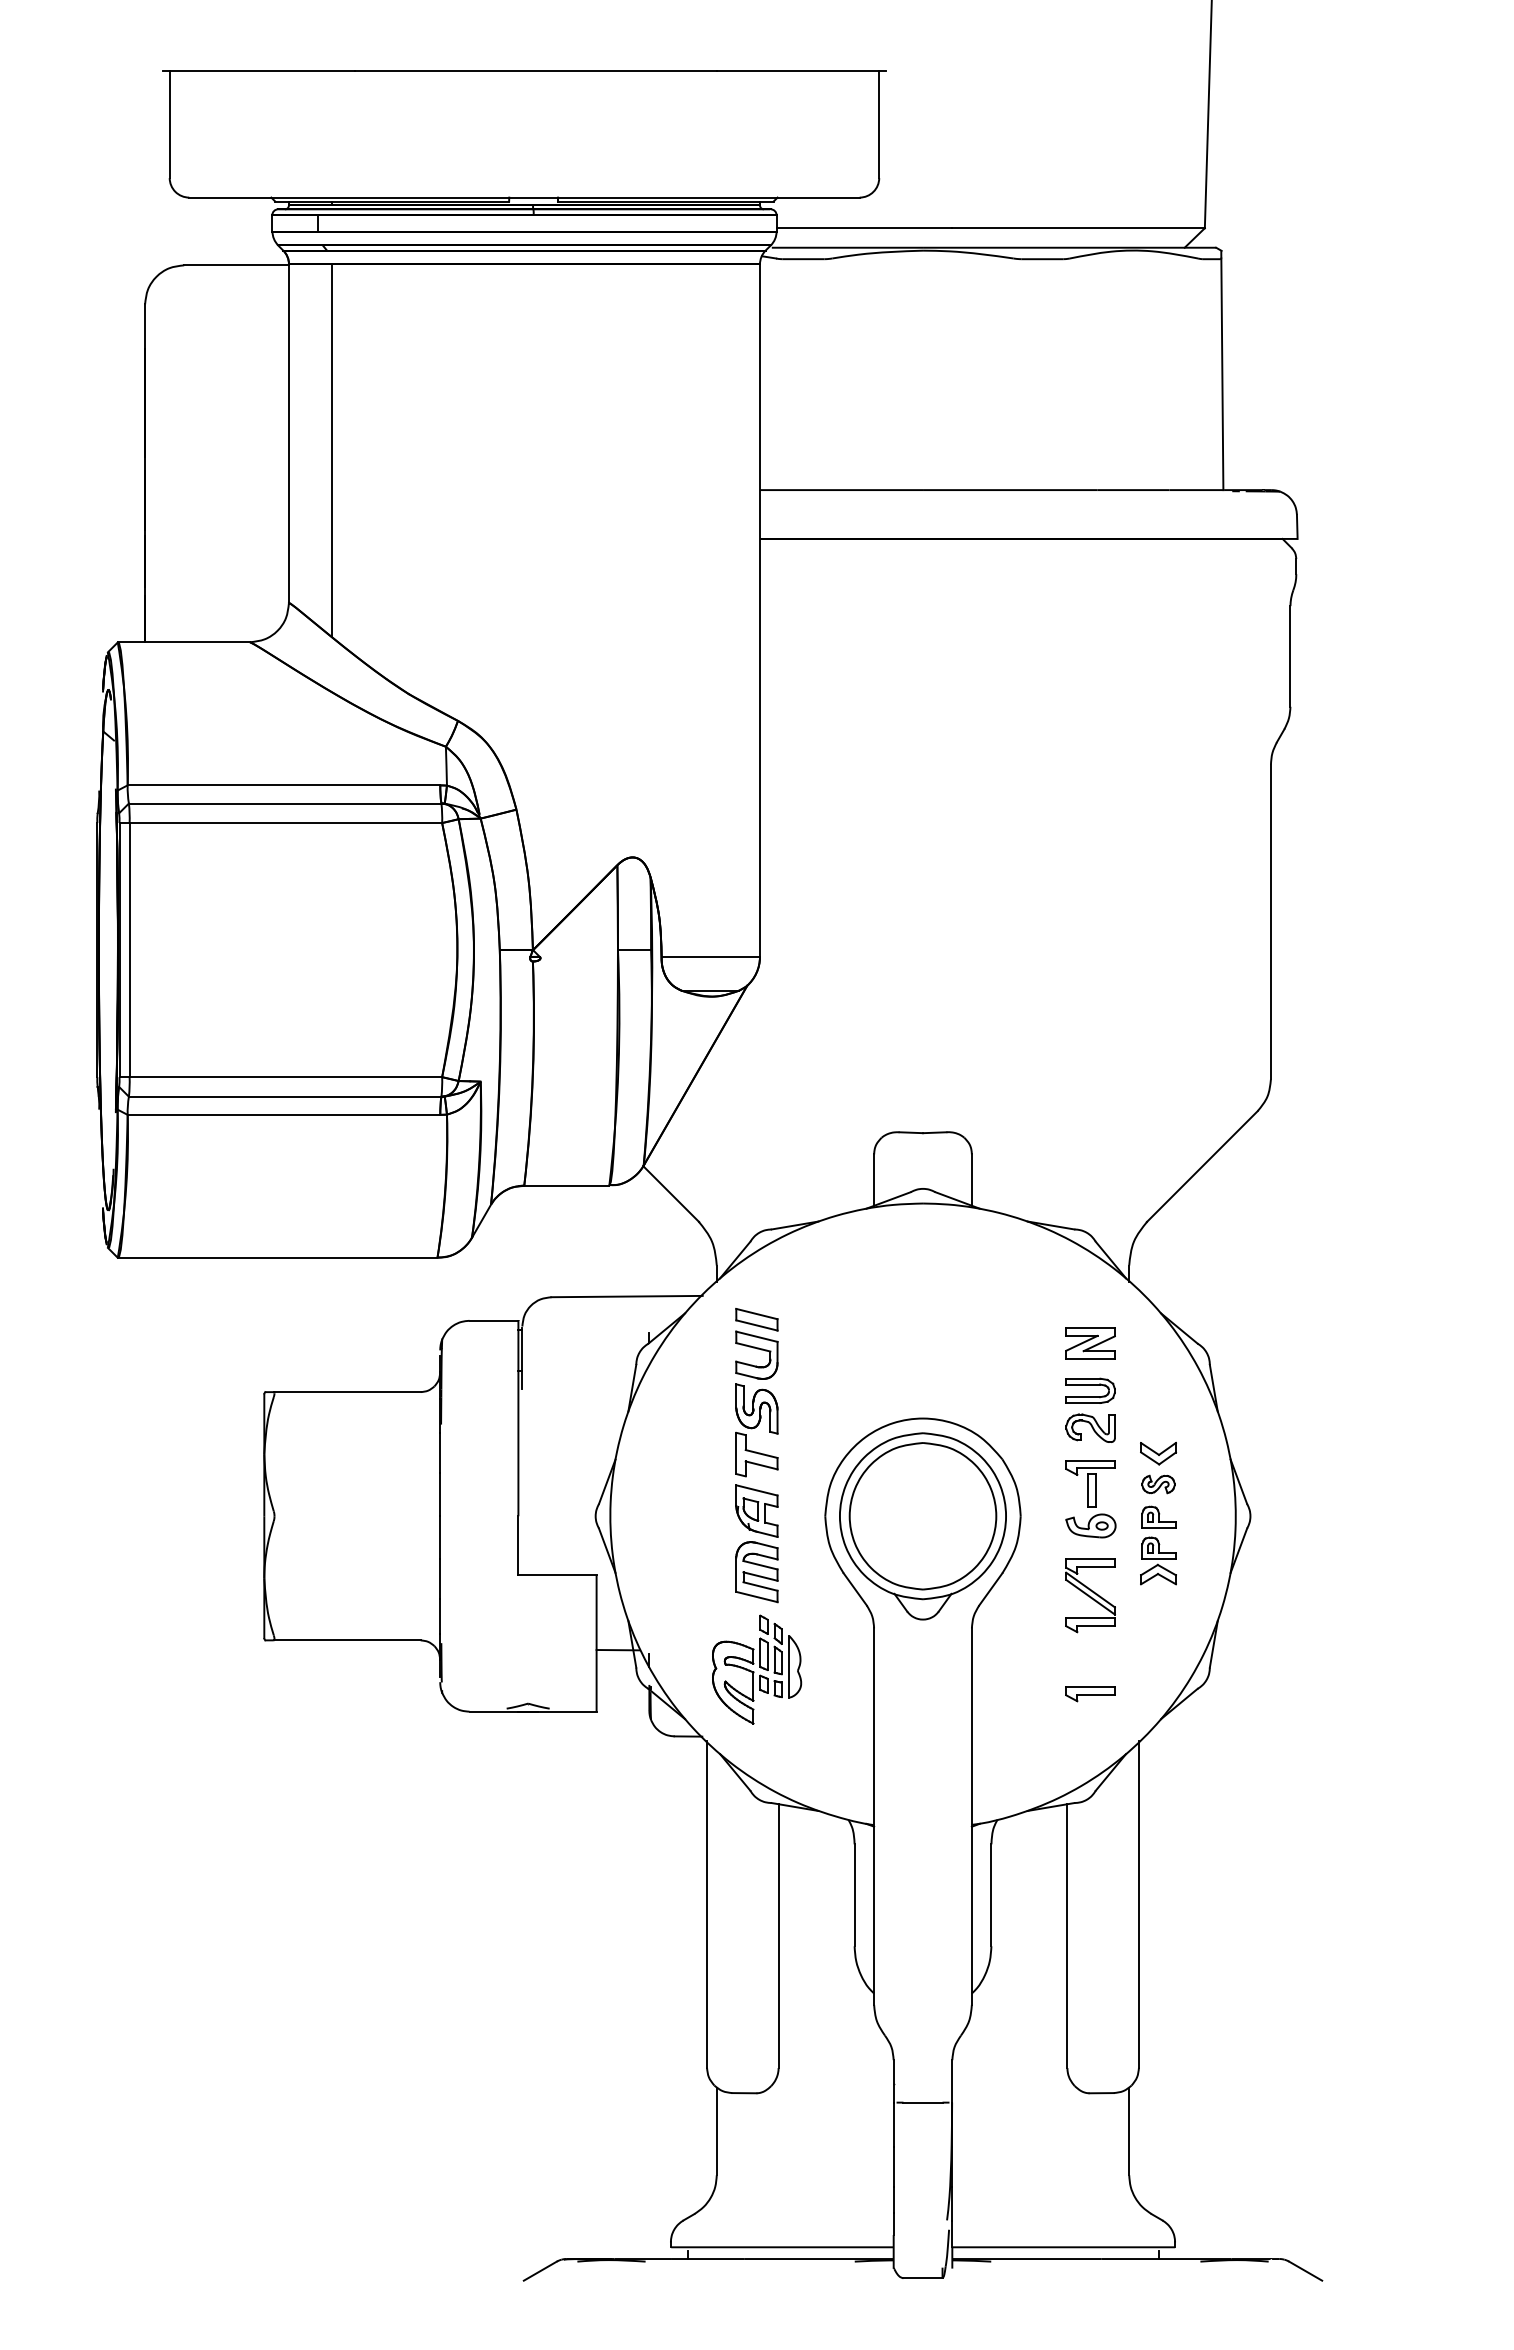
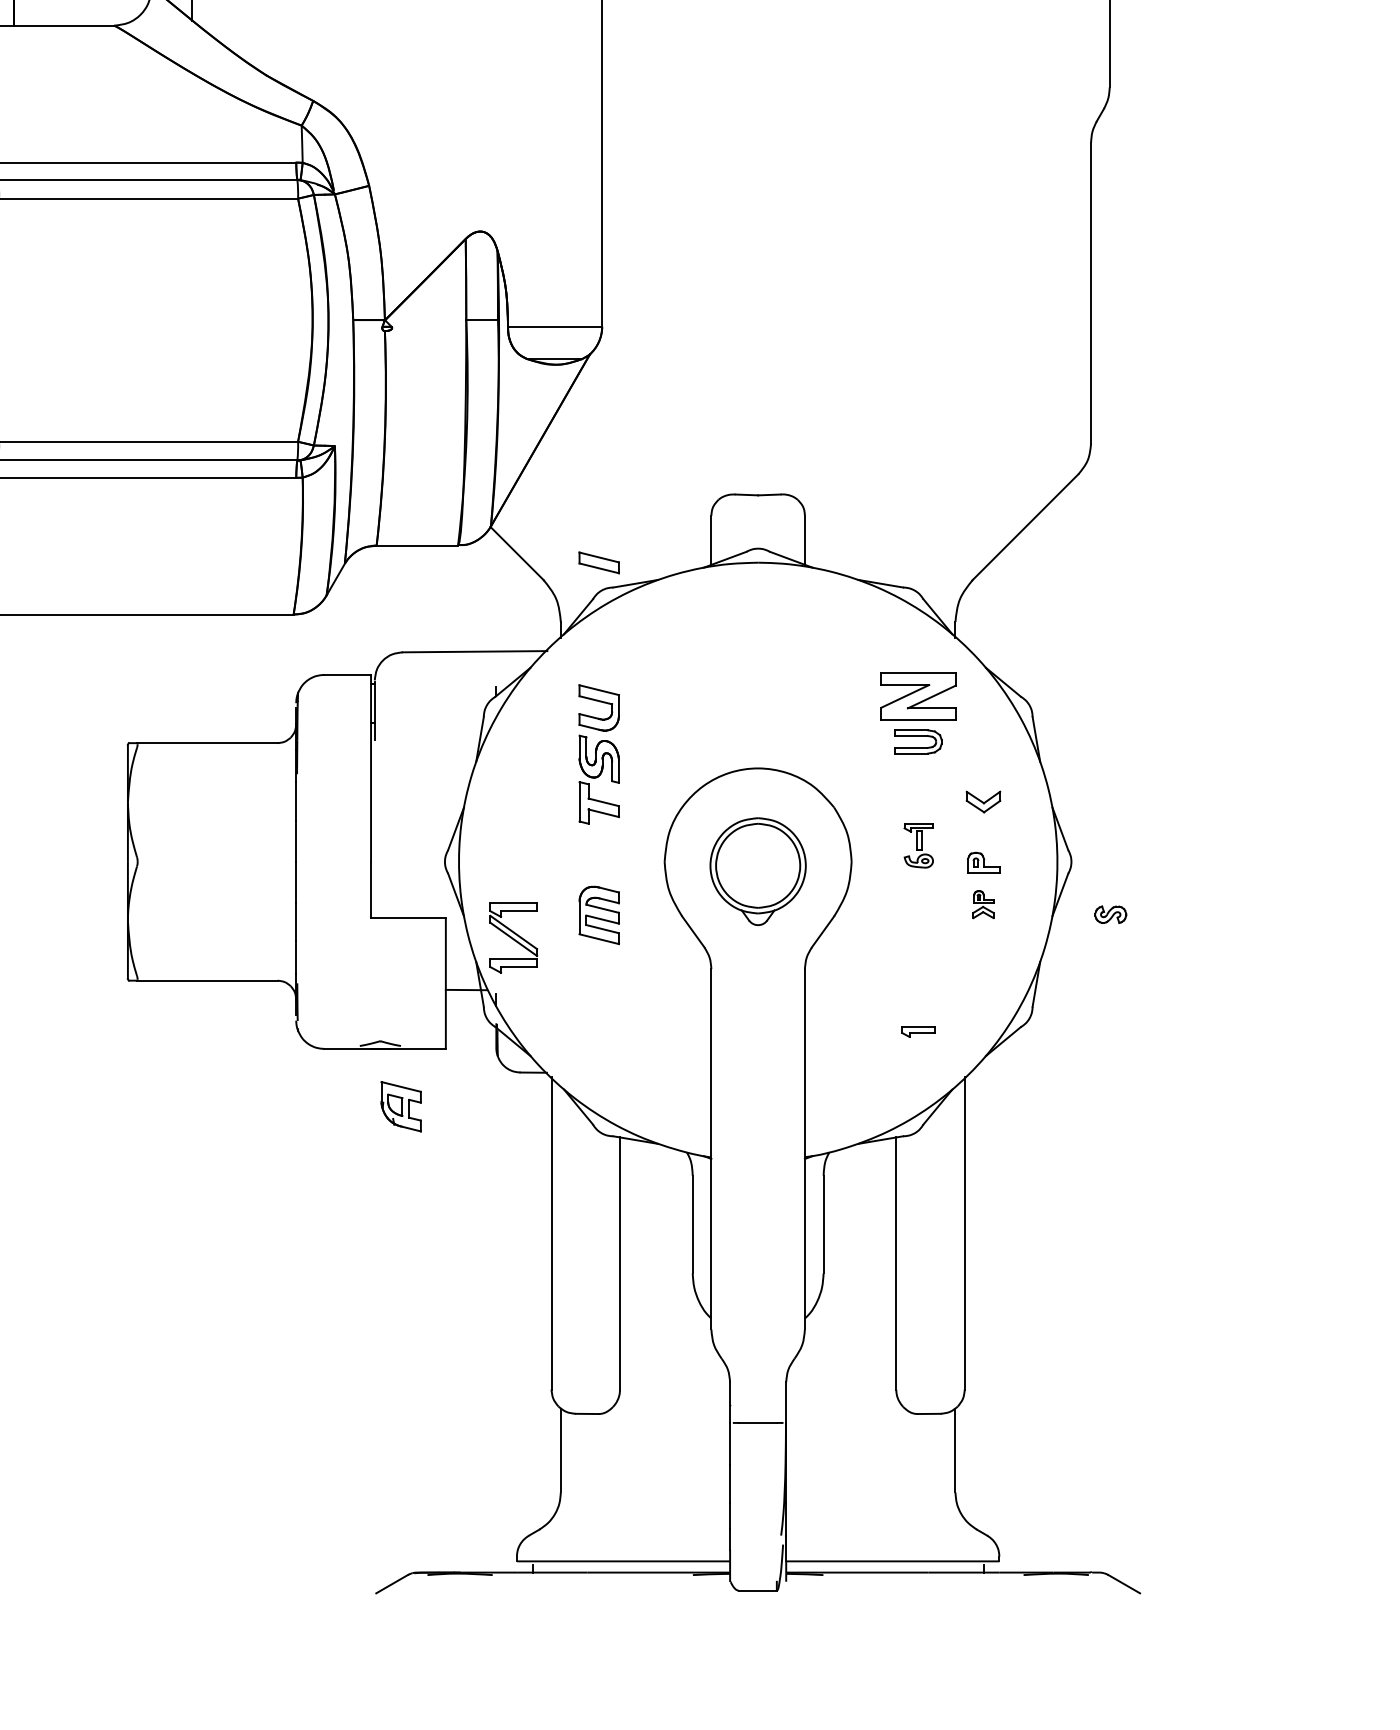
part: (756, 1319) -> (598, 562), moved
part: (1090, 1343) -> (918, 696), size x1.6
part: (1090, 1427) -> (918, 776), removed
part: (1158, 1484) -> (1110, 914), moved
part: (1090, 1499) -> (918, 845), size x0.6
part: (756, 1510) -> (400, 1106), moved
part: (922, 1526) -> (757, 871), size x0.6
part: (1158, 1560) -> (983, 904), size x0.6
part: (1090, 1595) -> (513, 937), moved
part: (757, 1669) -> (599, 1008), removed
part: (1090, 1694) -> (918, 1032), size x0.7

